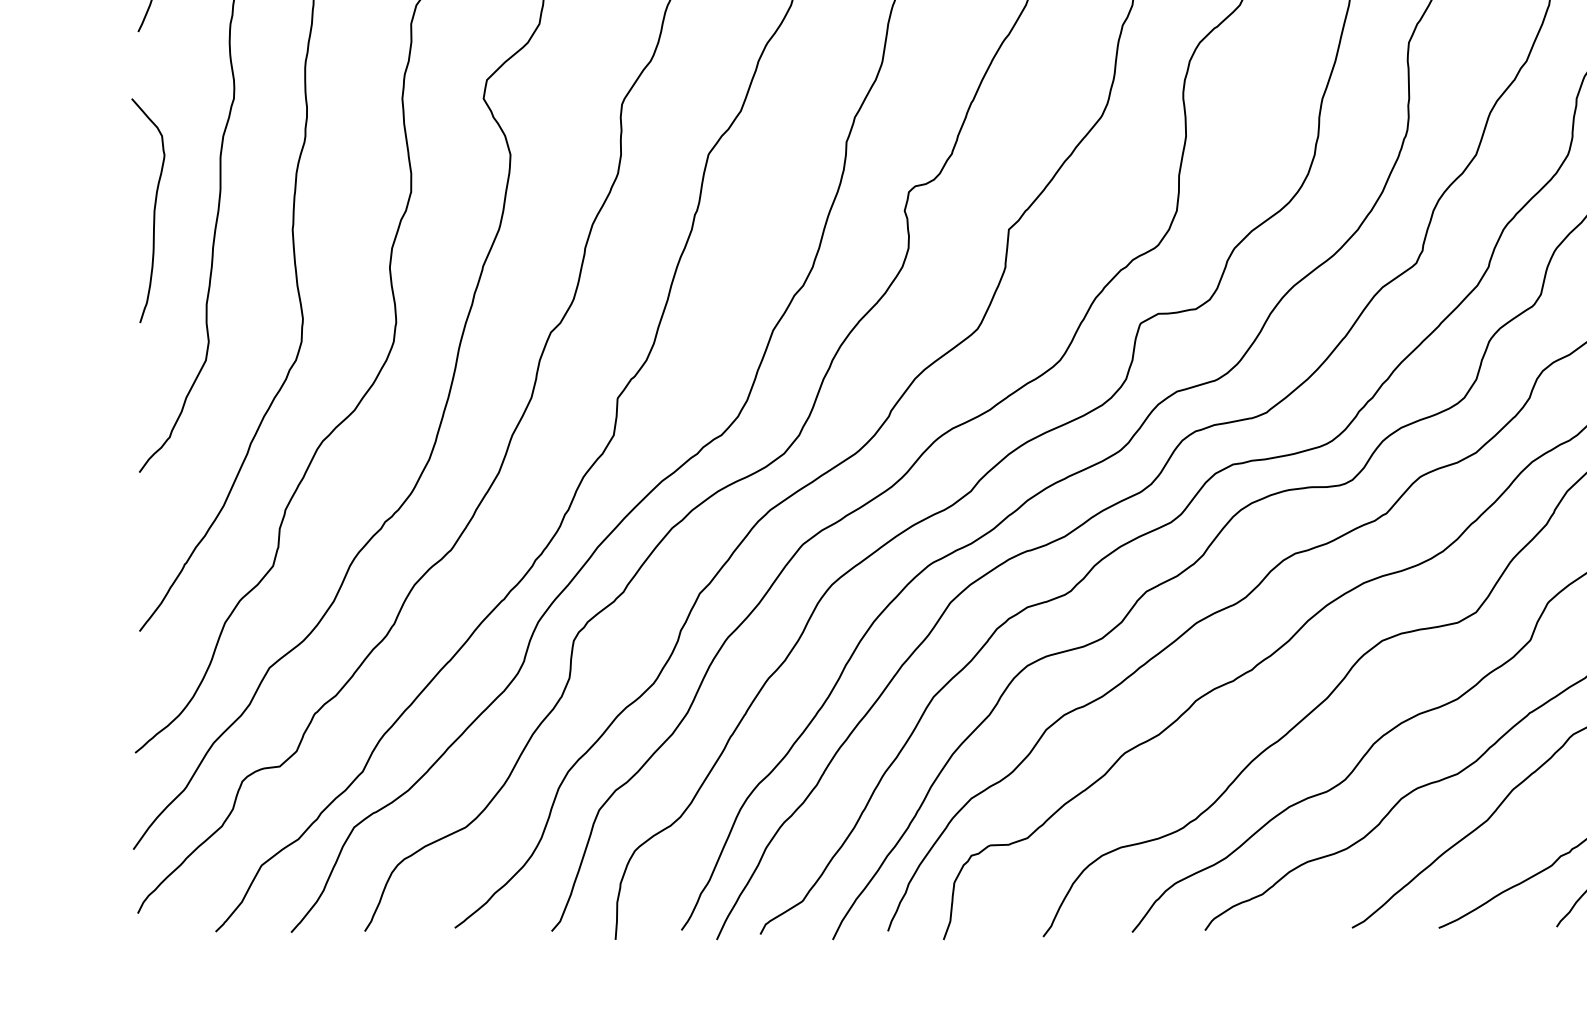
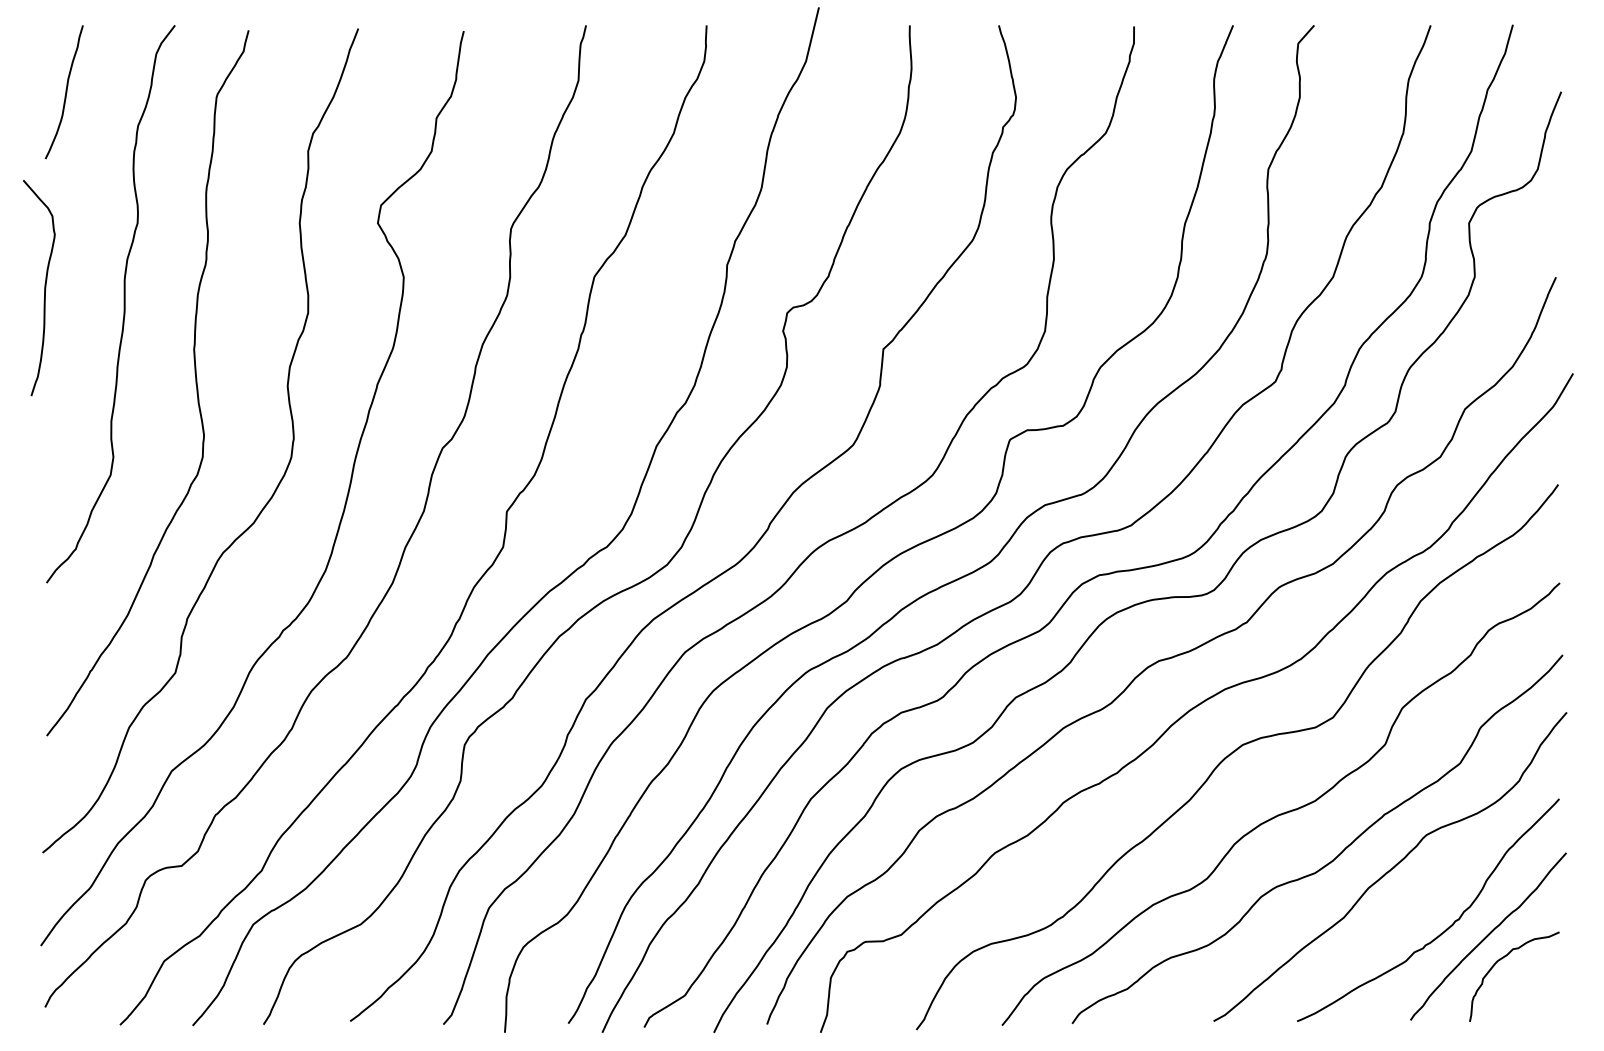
curve: (153, 211) -> (44, 288), moved

